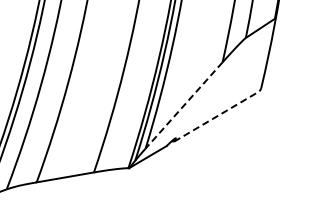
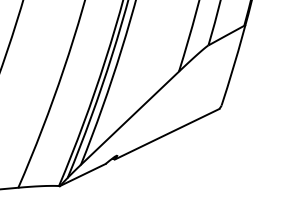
line: (184, 105) -> (130, 118), dashed -> solid
line: (216, 116) -> (166, 134), dashed -> solid

